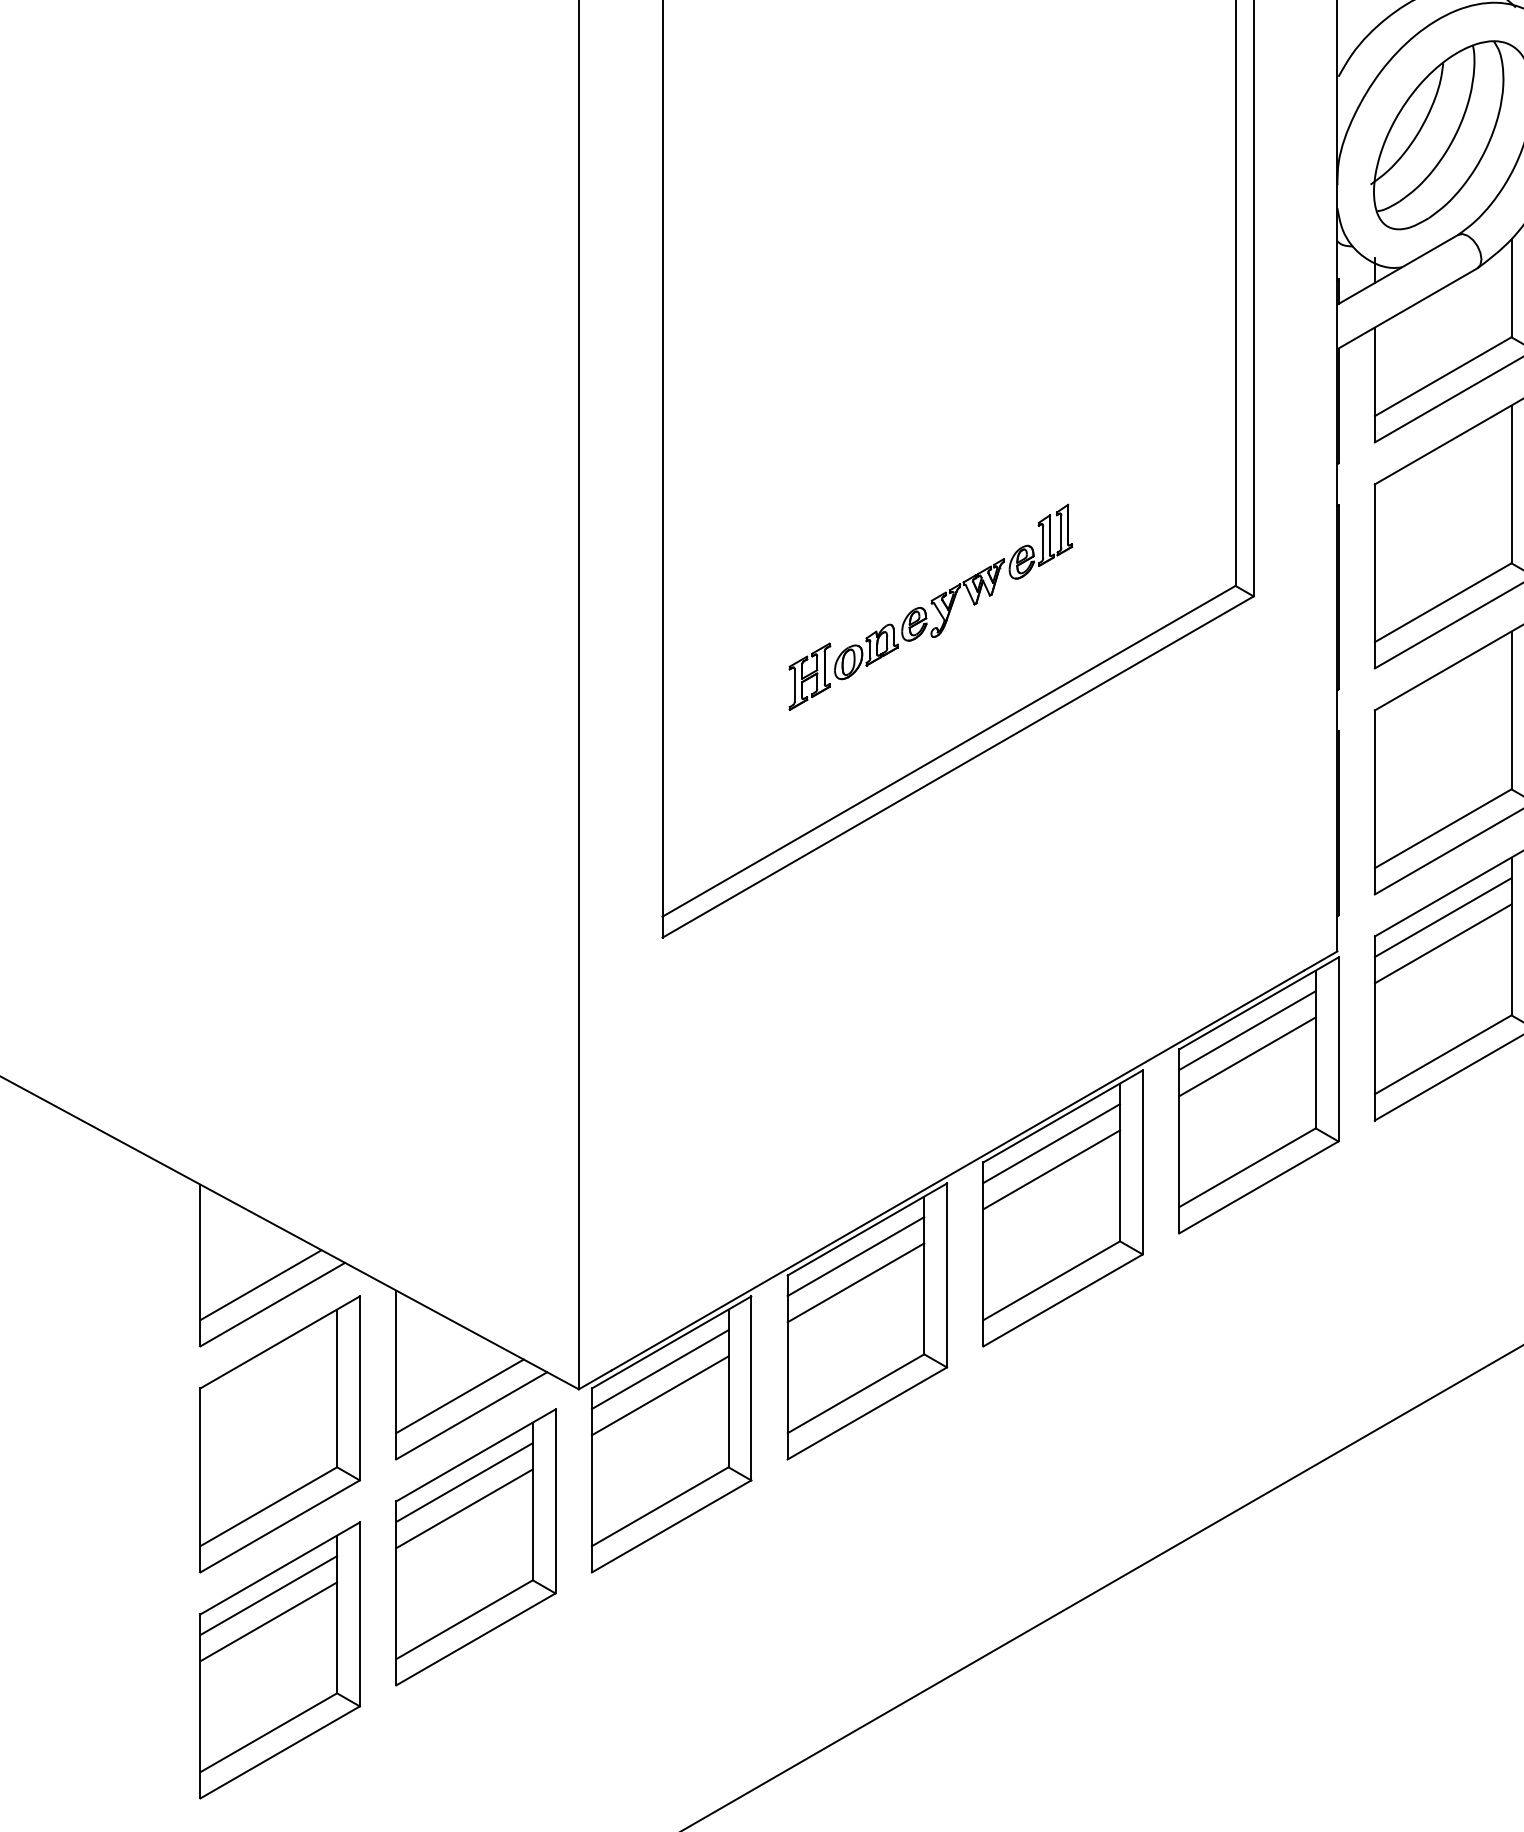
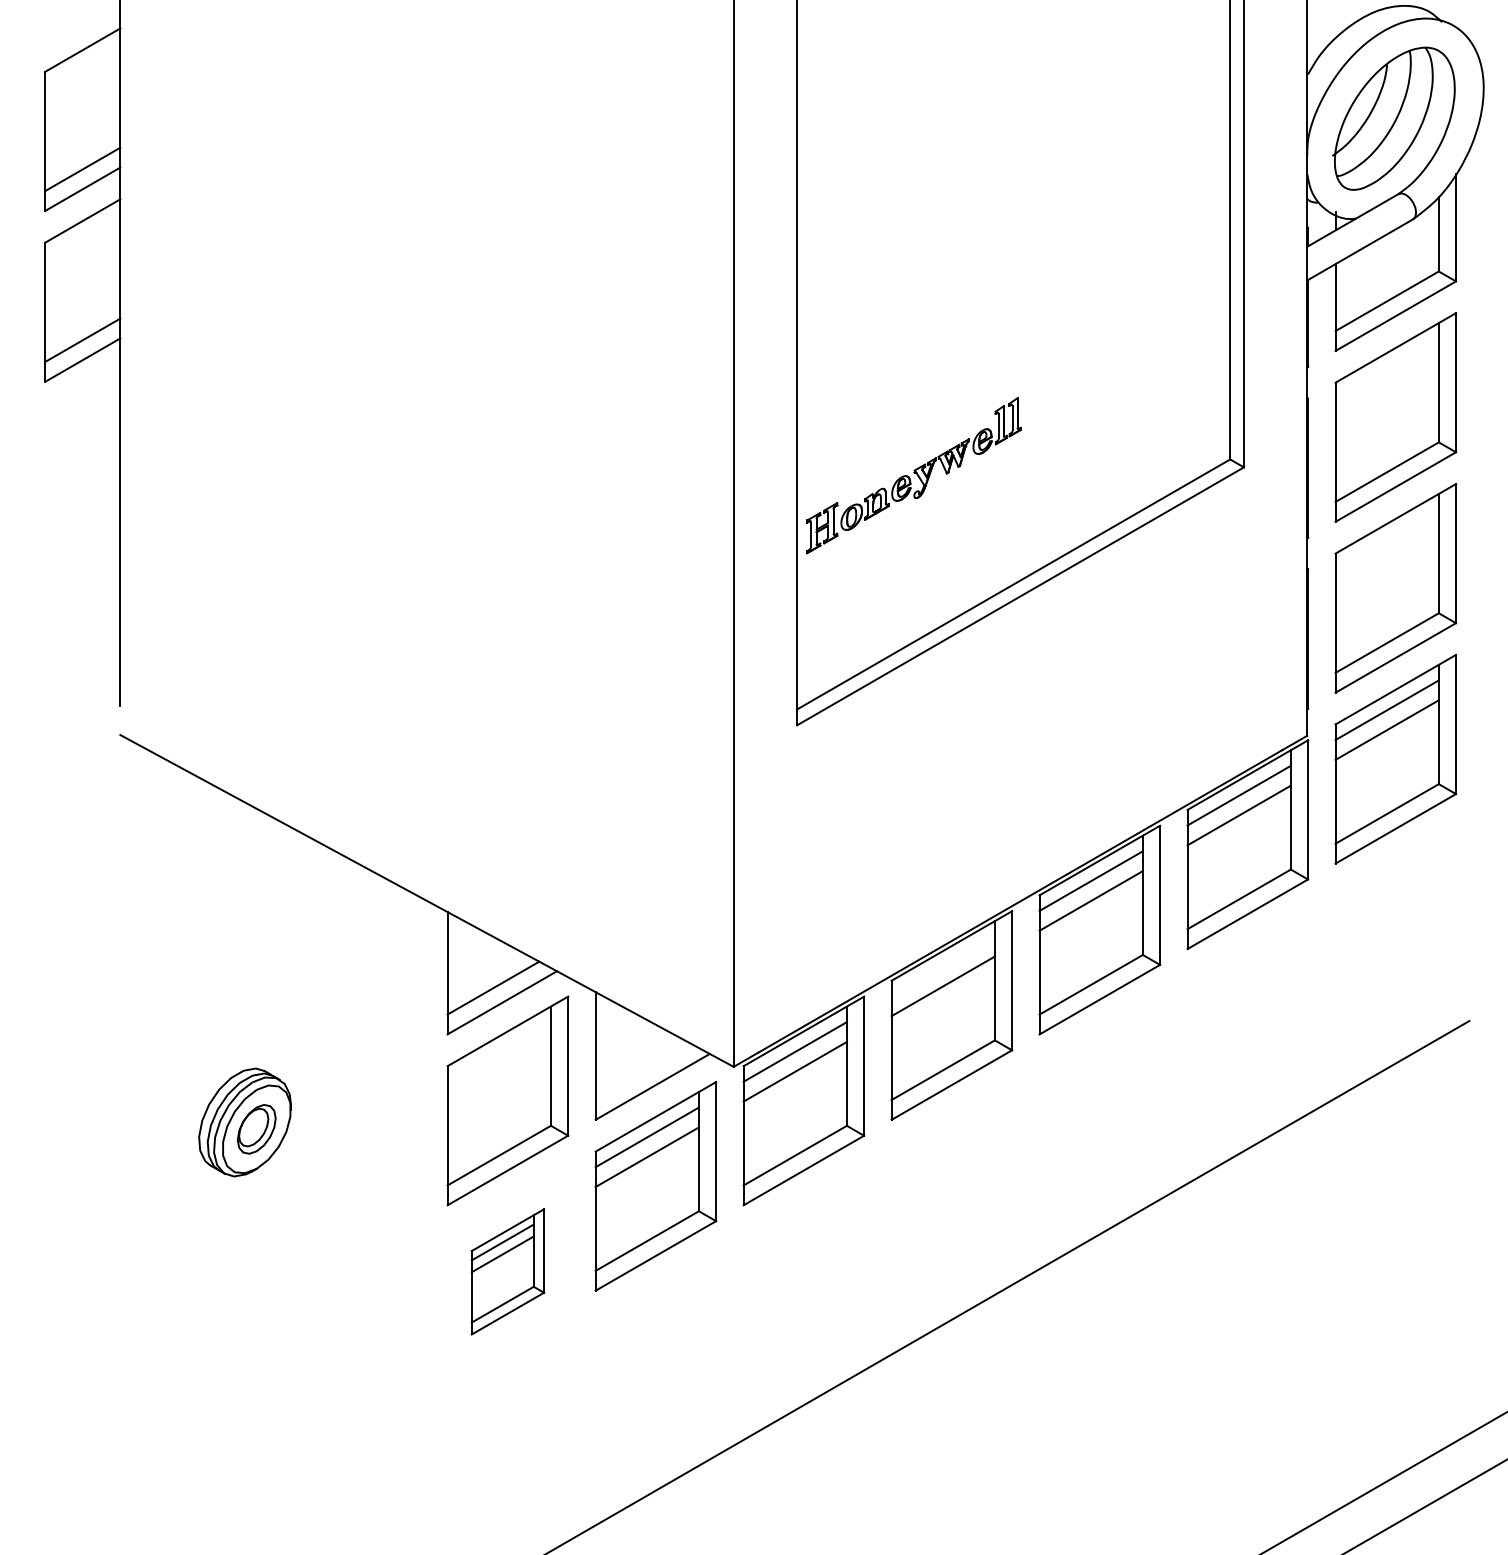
part: (930, 607) -> (913, 475), moved
line: (854, 1256) -> (942, 966), removed
line: (459, 1396) -> (643, 1072), removed
part: (279, 1660) -> (507, 1271), size x0.6

